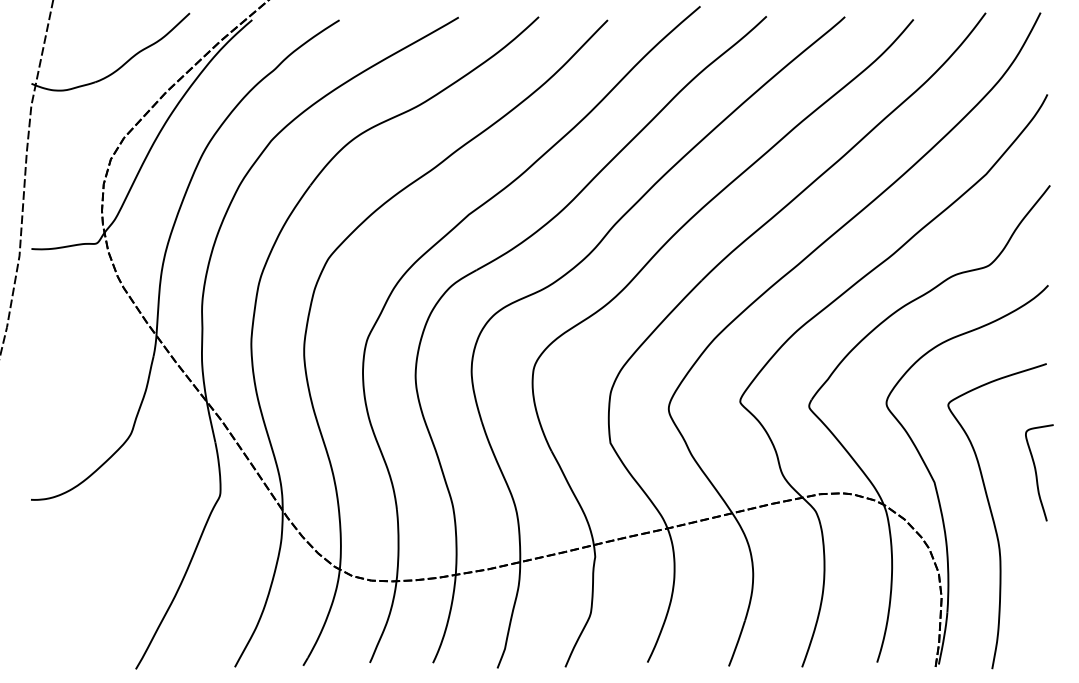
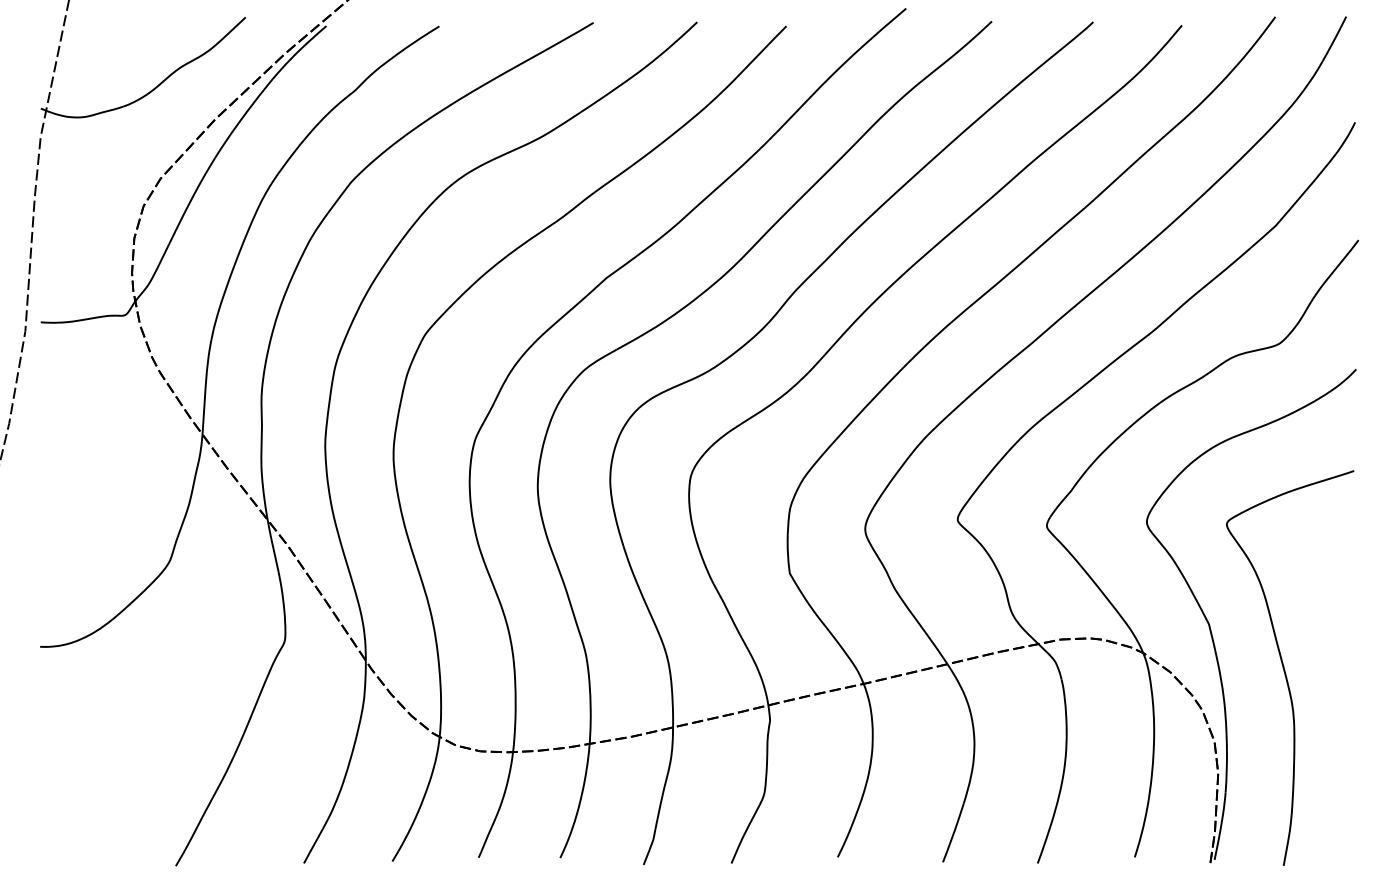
curve: (1037, 474) -> (1342, 614), removed

